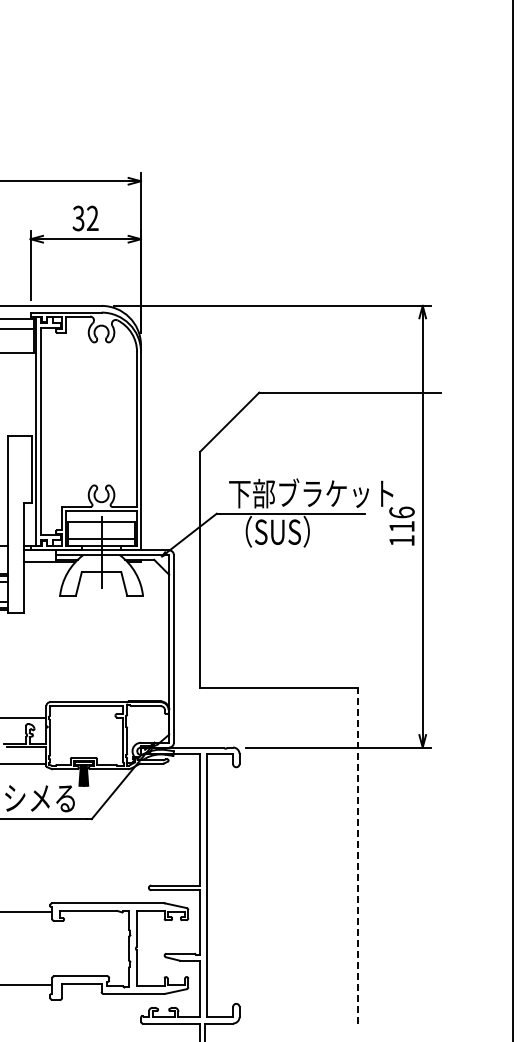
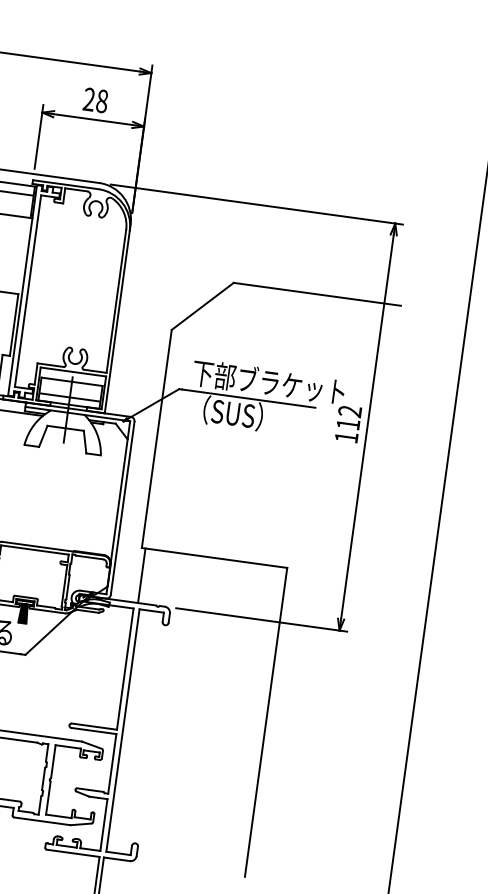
text: (85, 218) -> (95, 100), 32 -> 28
text: (401, 512) -> (349, 411), 116 -> 112
line: (204, 717) -> (142, 575), added
line: (357, 855) -> (265, 721), dashed -> solid

